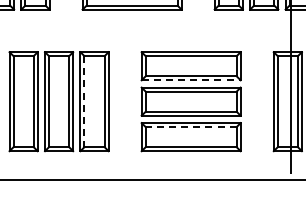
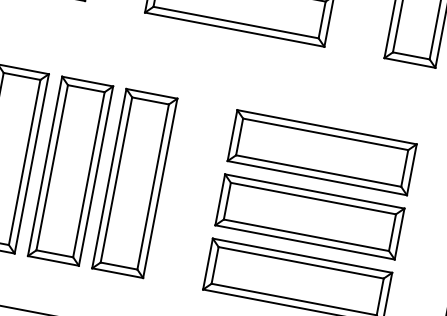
line: (191, 80) -> (317, 178), dashed -> solid
line: (84, 101) -> (116, 179), dashed -> solid
line: (191, 127) -> (301, 263), dashed -> solid

